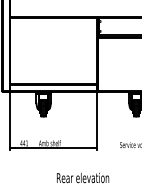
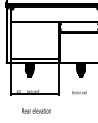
text: (83, 177) -> (36, 110), moved

